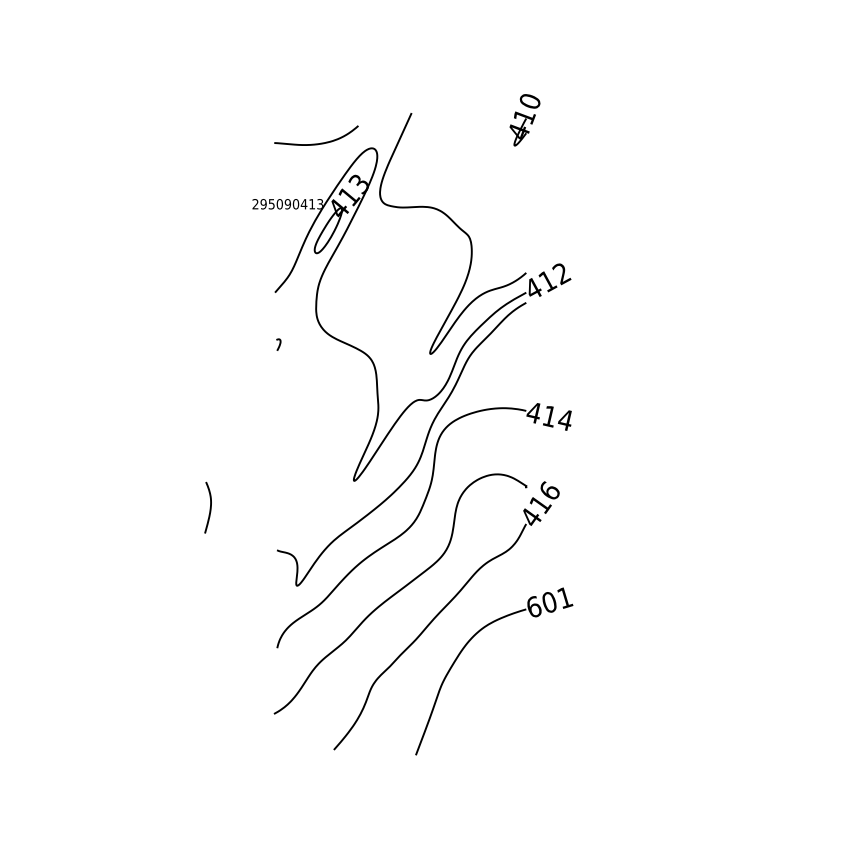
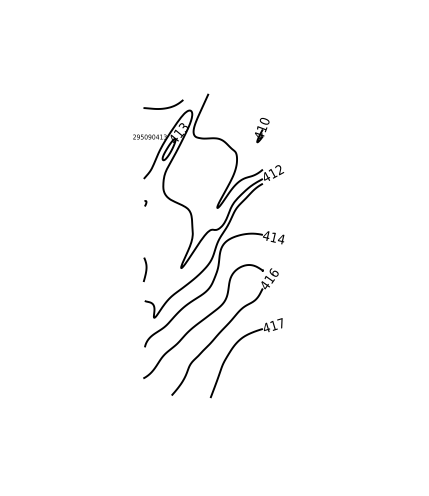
part: (525, 120) -> (262, 130), moved
curve: (208, 507) -> (145, 269), moved
text: (548, 602) -> (273, 325), 601 -> 417

